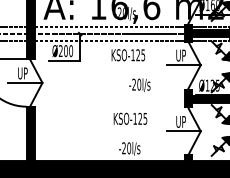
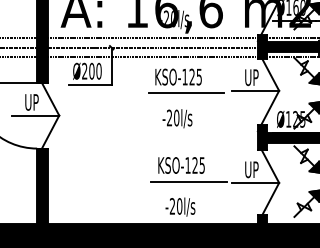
line: (134, 67) -> (186, 93), added
text: (139, 85) -> (177, 118), moved
line: (136, 130) -> (189, 181), added

